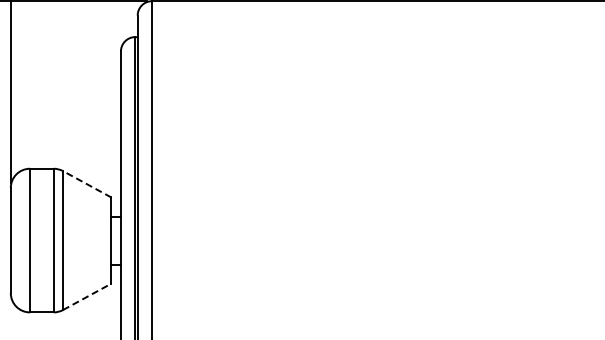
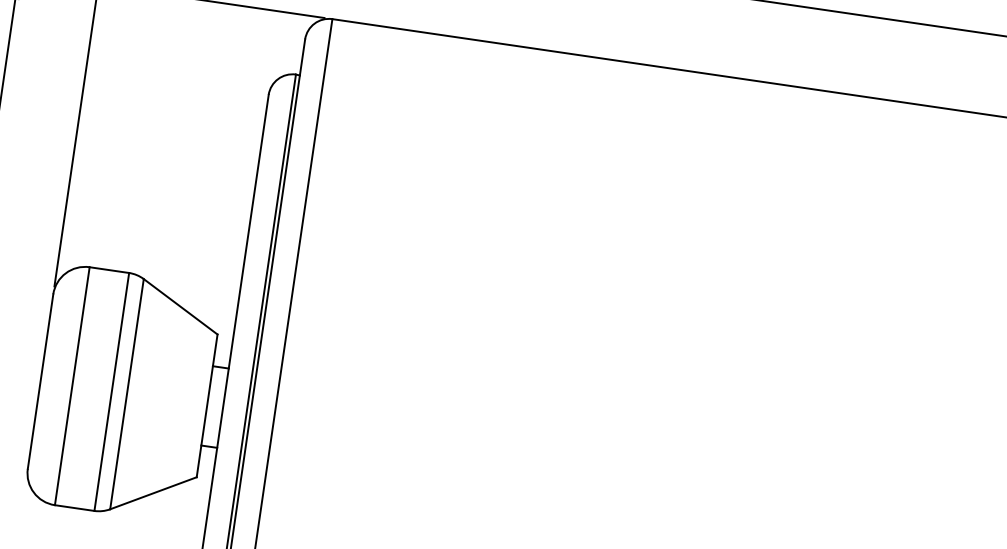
line: (87, 184) -> (181, 307), dashed -> solid
line: (87, 296) -> (154, 492), dashed -> solid

